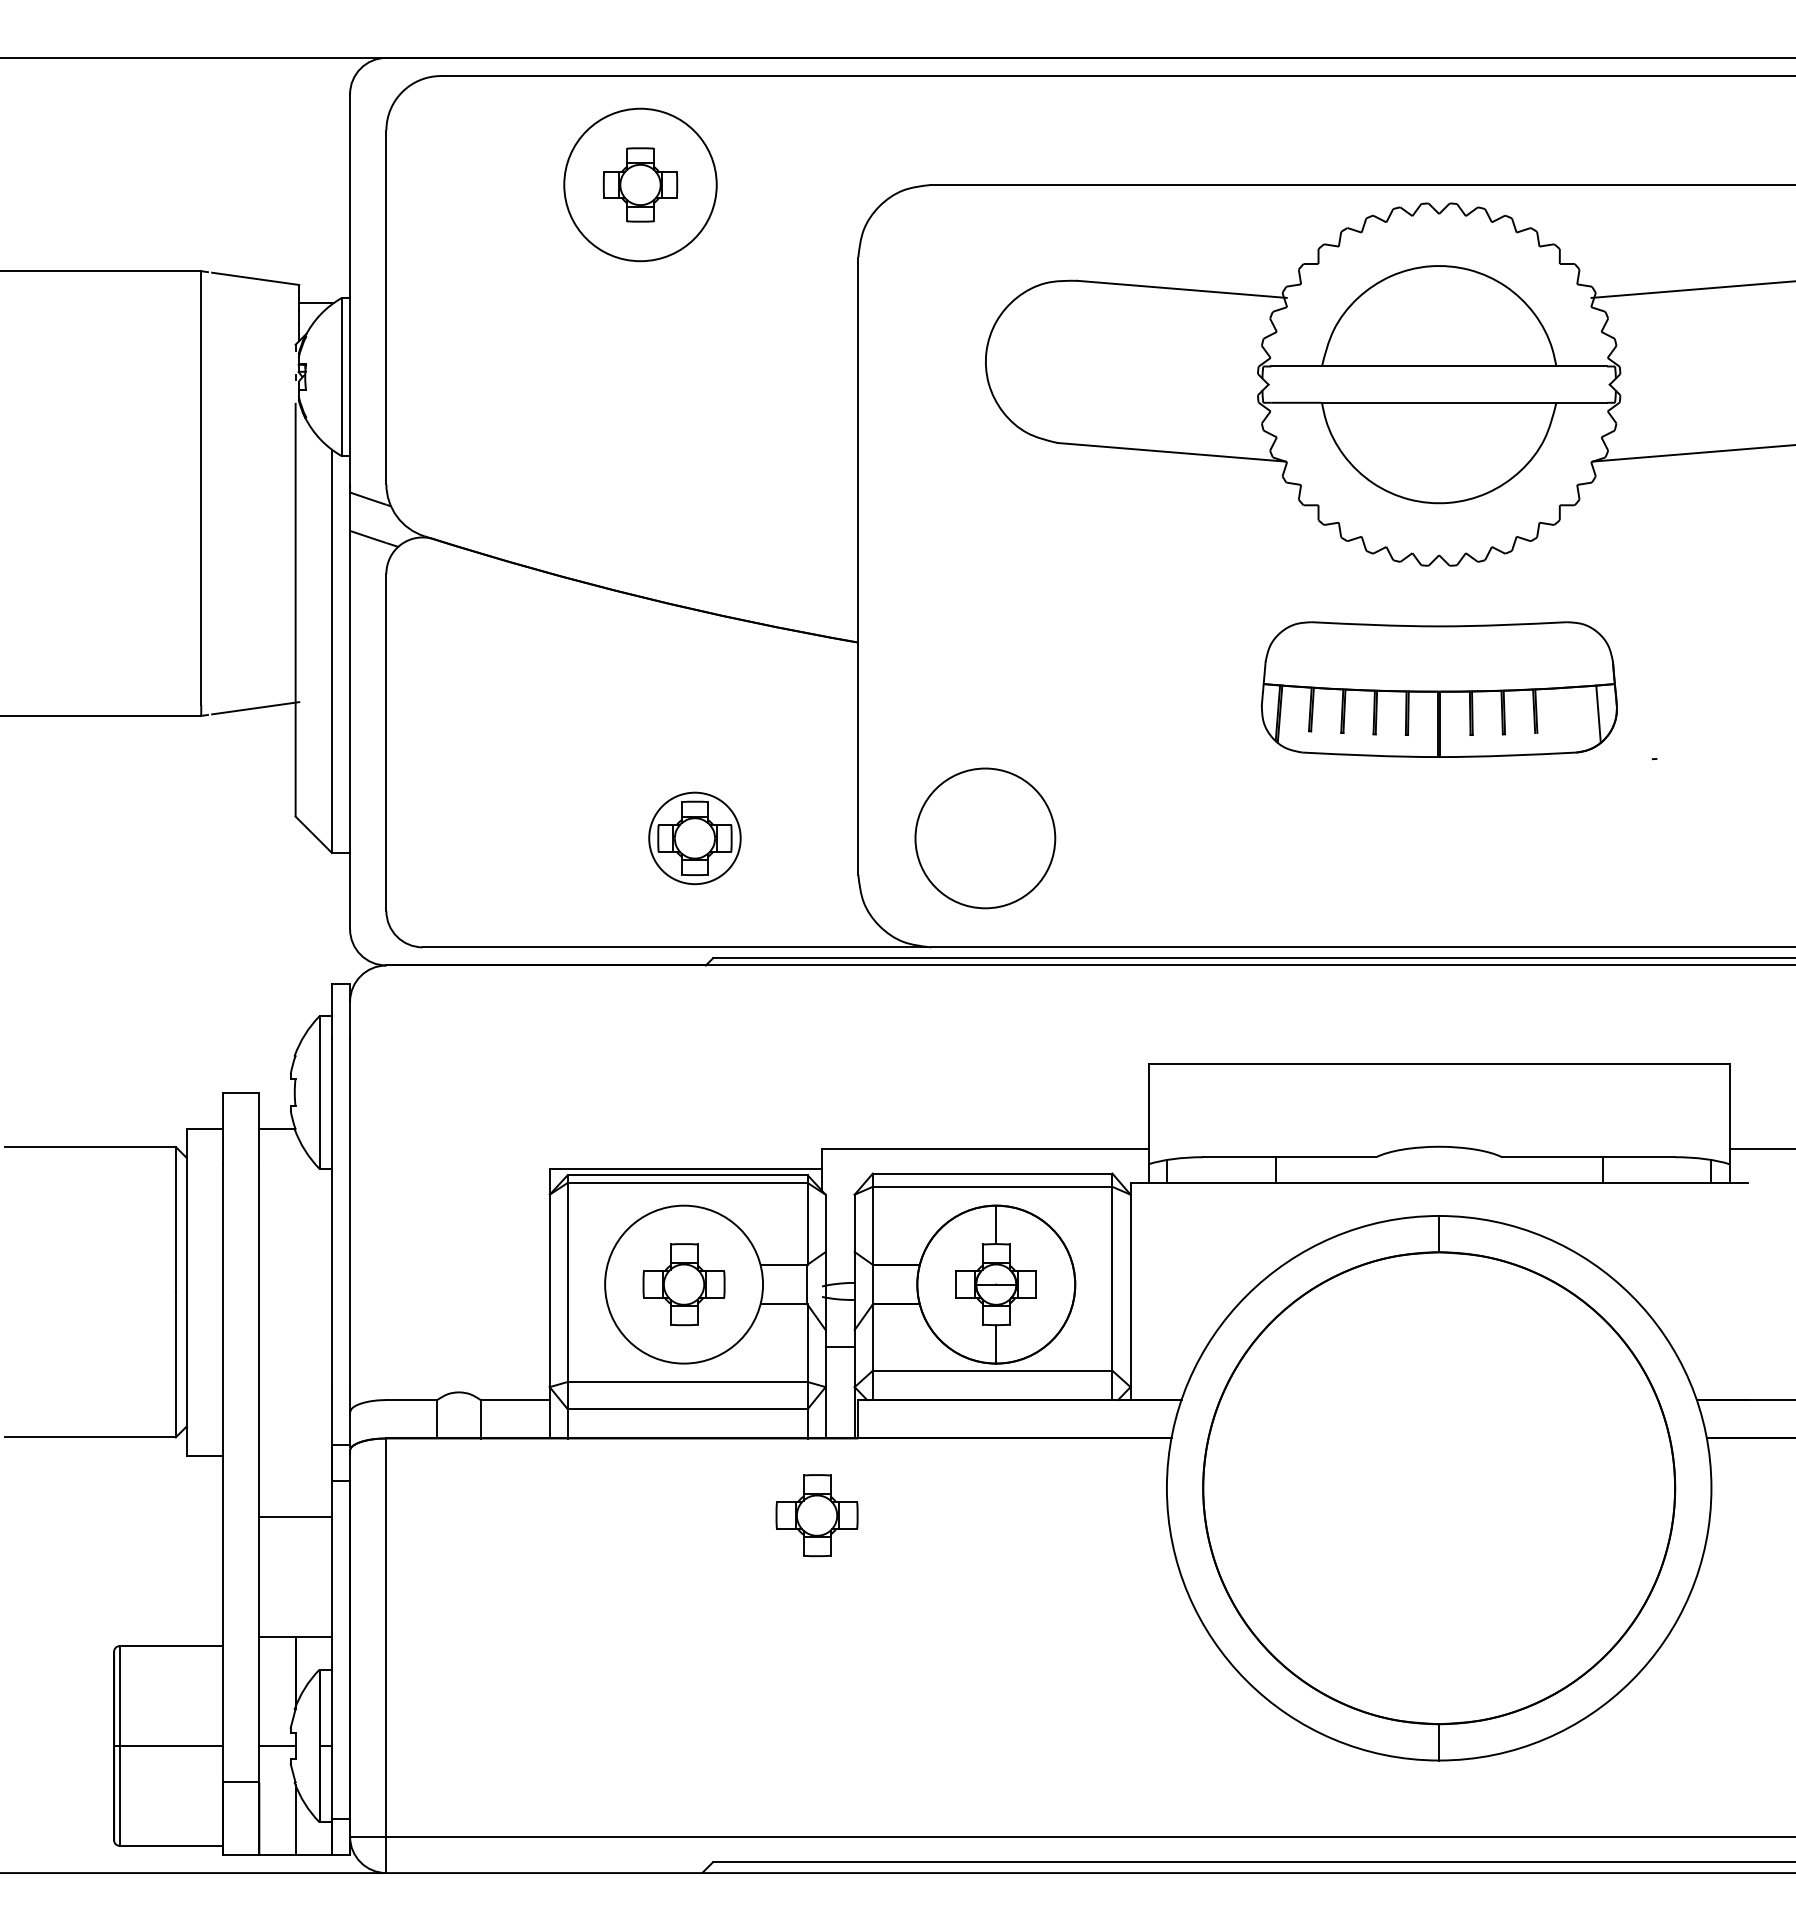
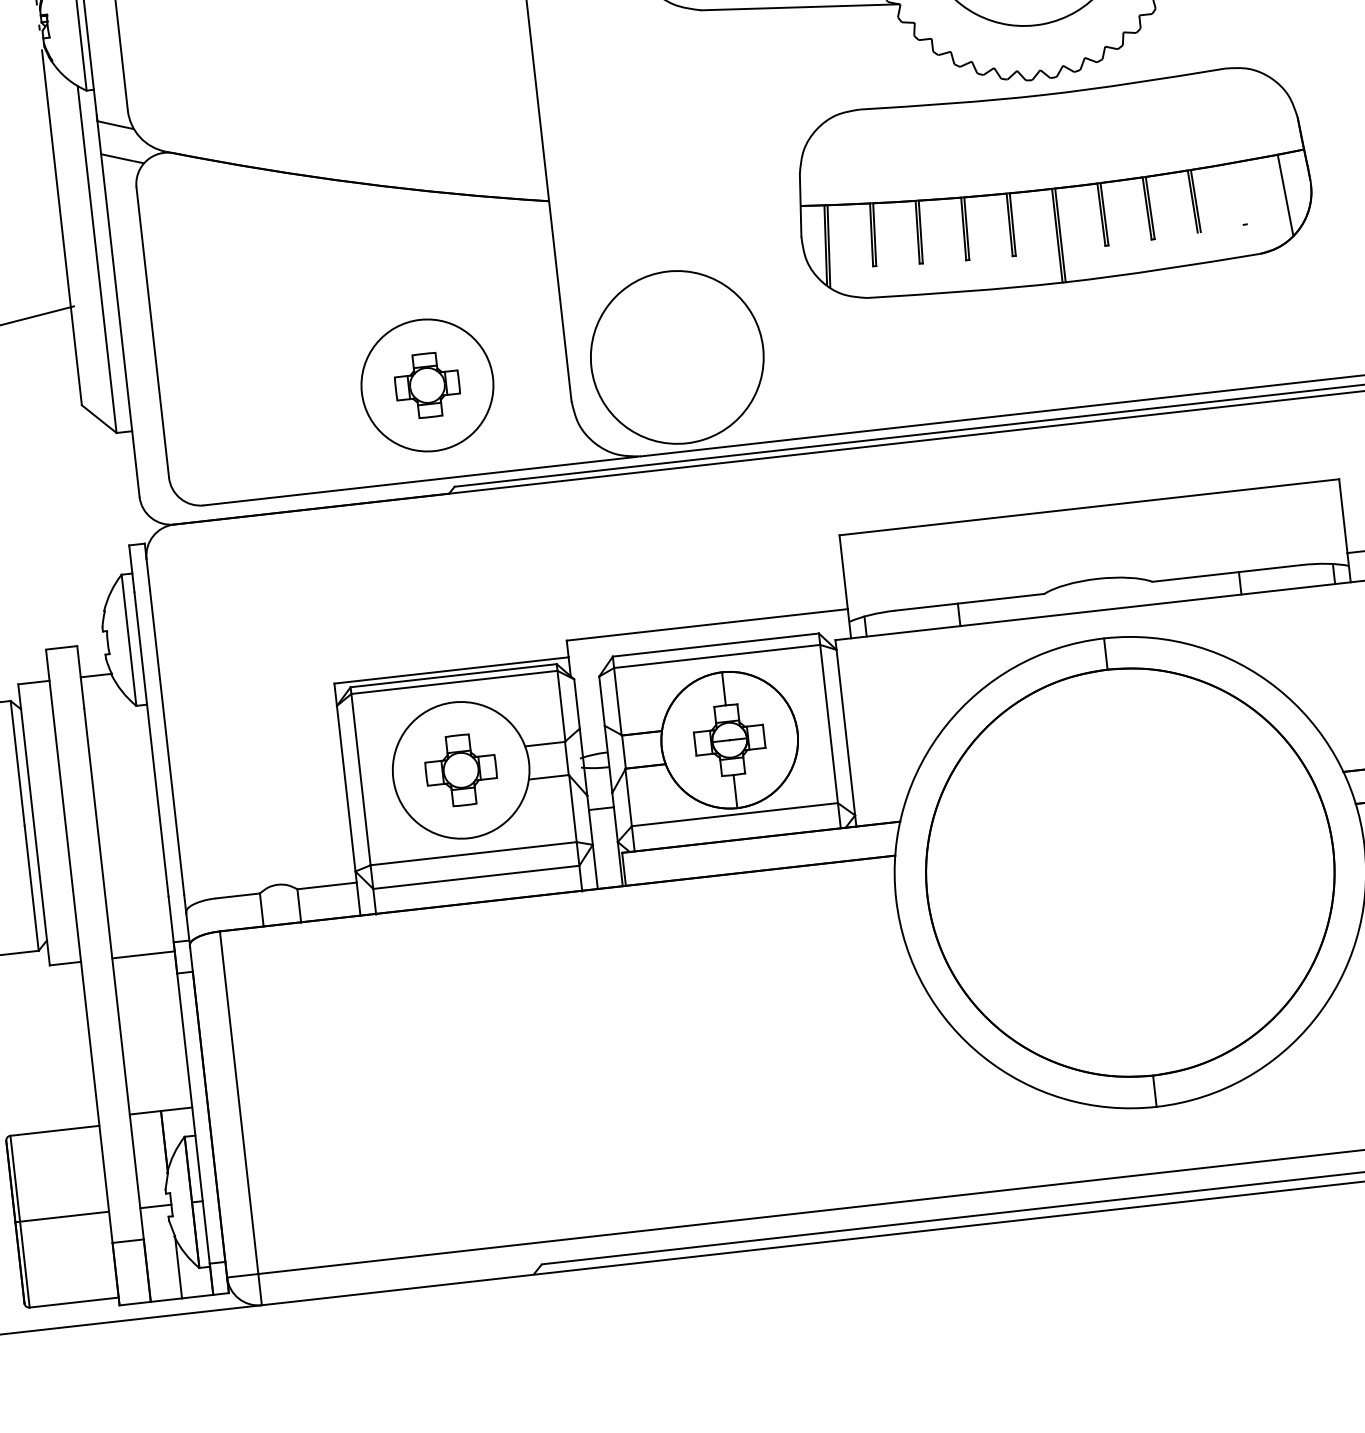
part: (1439, 689) -> (1053, 185), size x1.67
circle: (694, 838) -> (427, 385), size x1.67
circle: (985, 838) -> (677, 357), size x1.43
part: (816, 1515) -> (597, 956), removed
line: (295, 1516) -> (143, 954), moved

